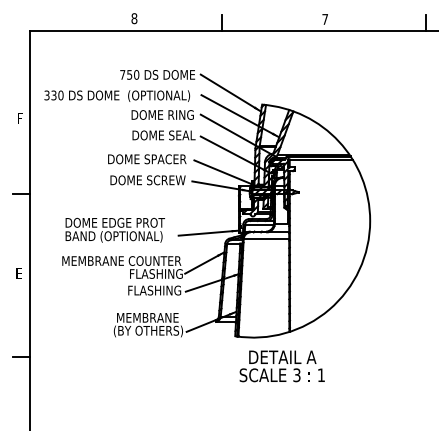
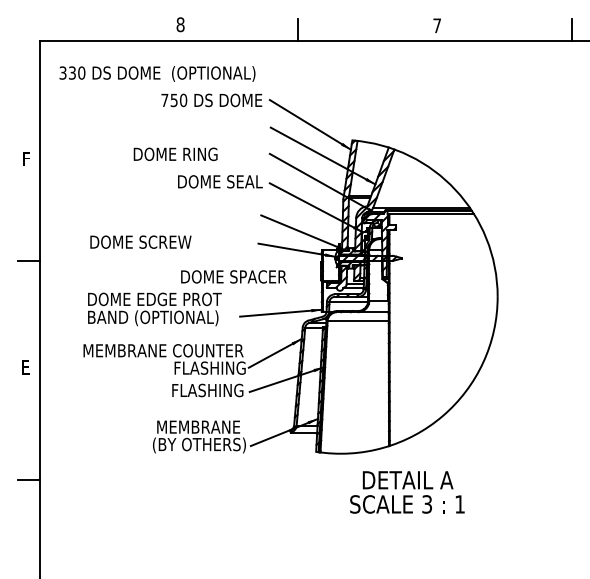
text: (117, 95) -> (157, 73), moved
text: (162, 115) -> (175, 154), moved
text: (147, 158) -> (233, 276), moved
text: (147, 179) -> (140, 241), moved
text: (282, 366) -> (407, 492), moved

